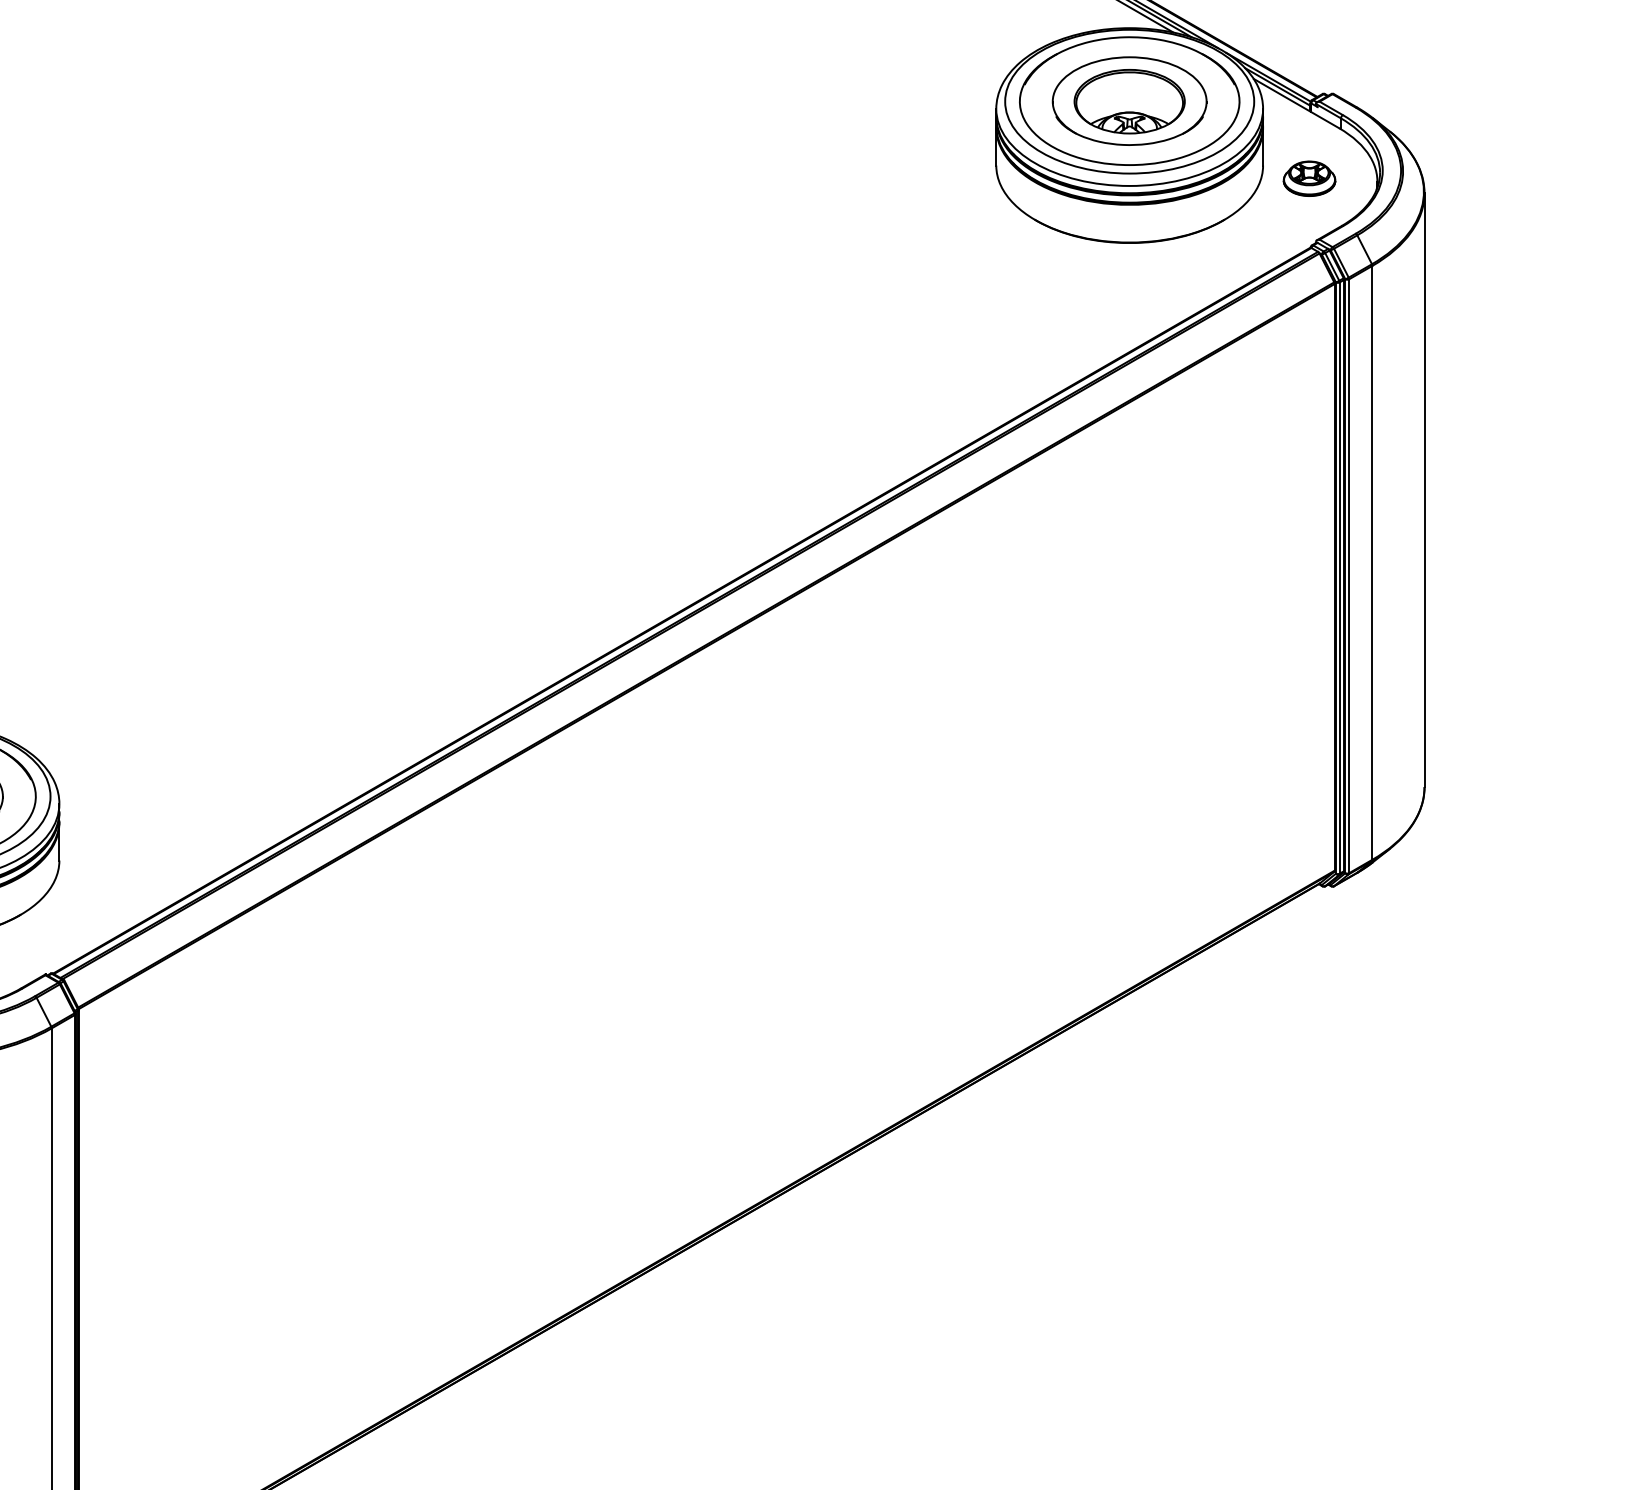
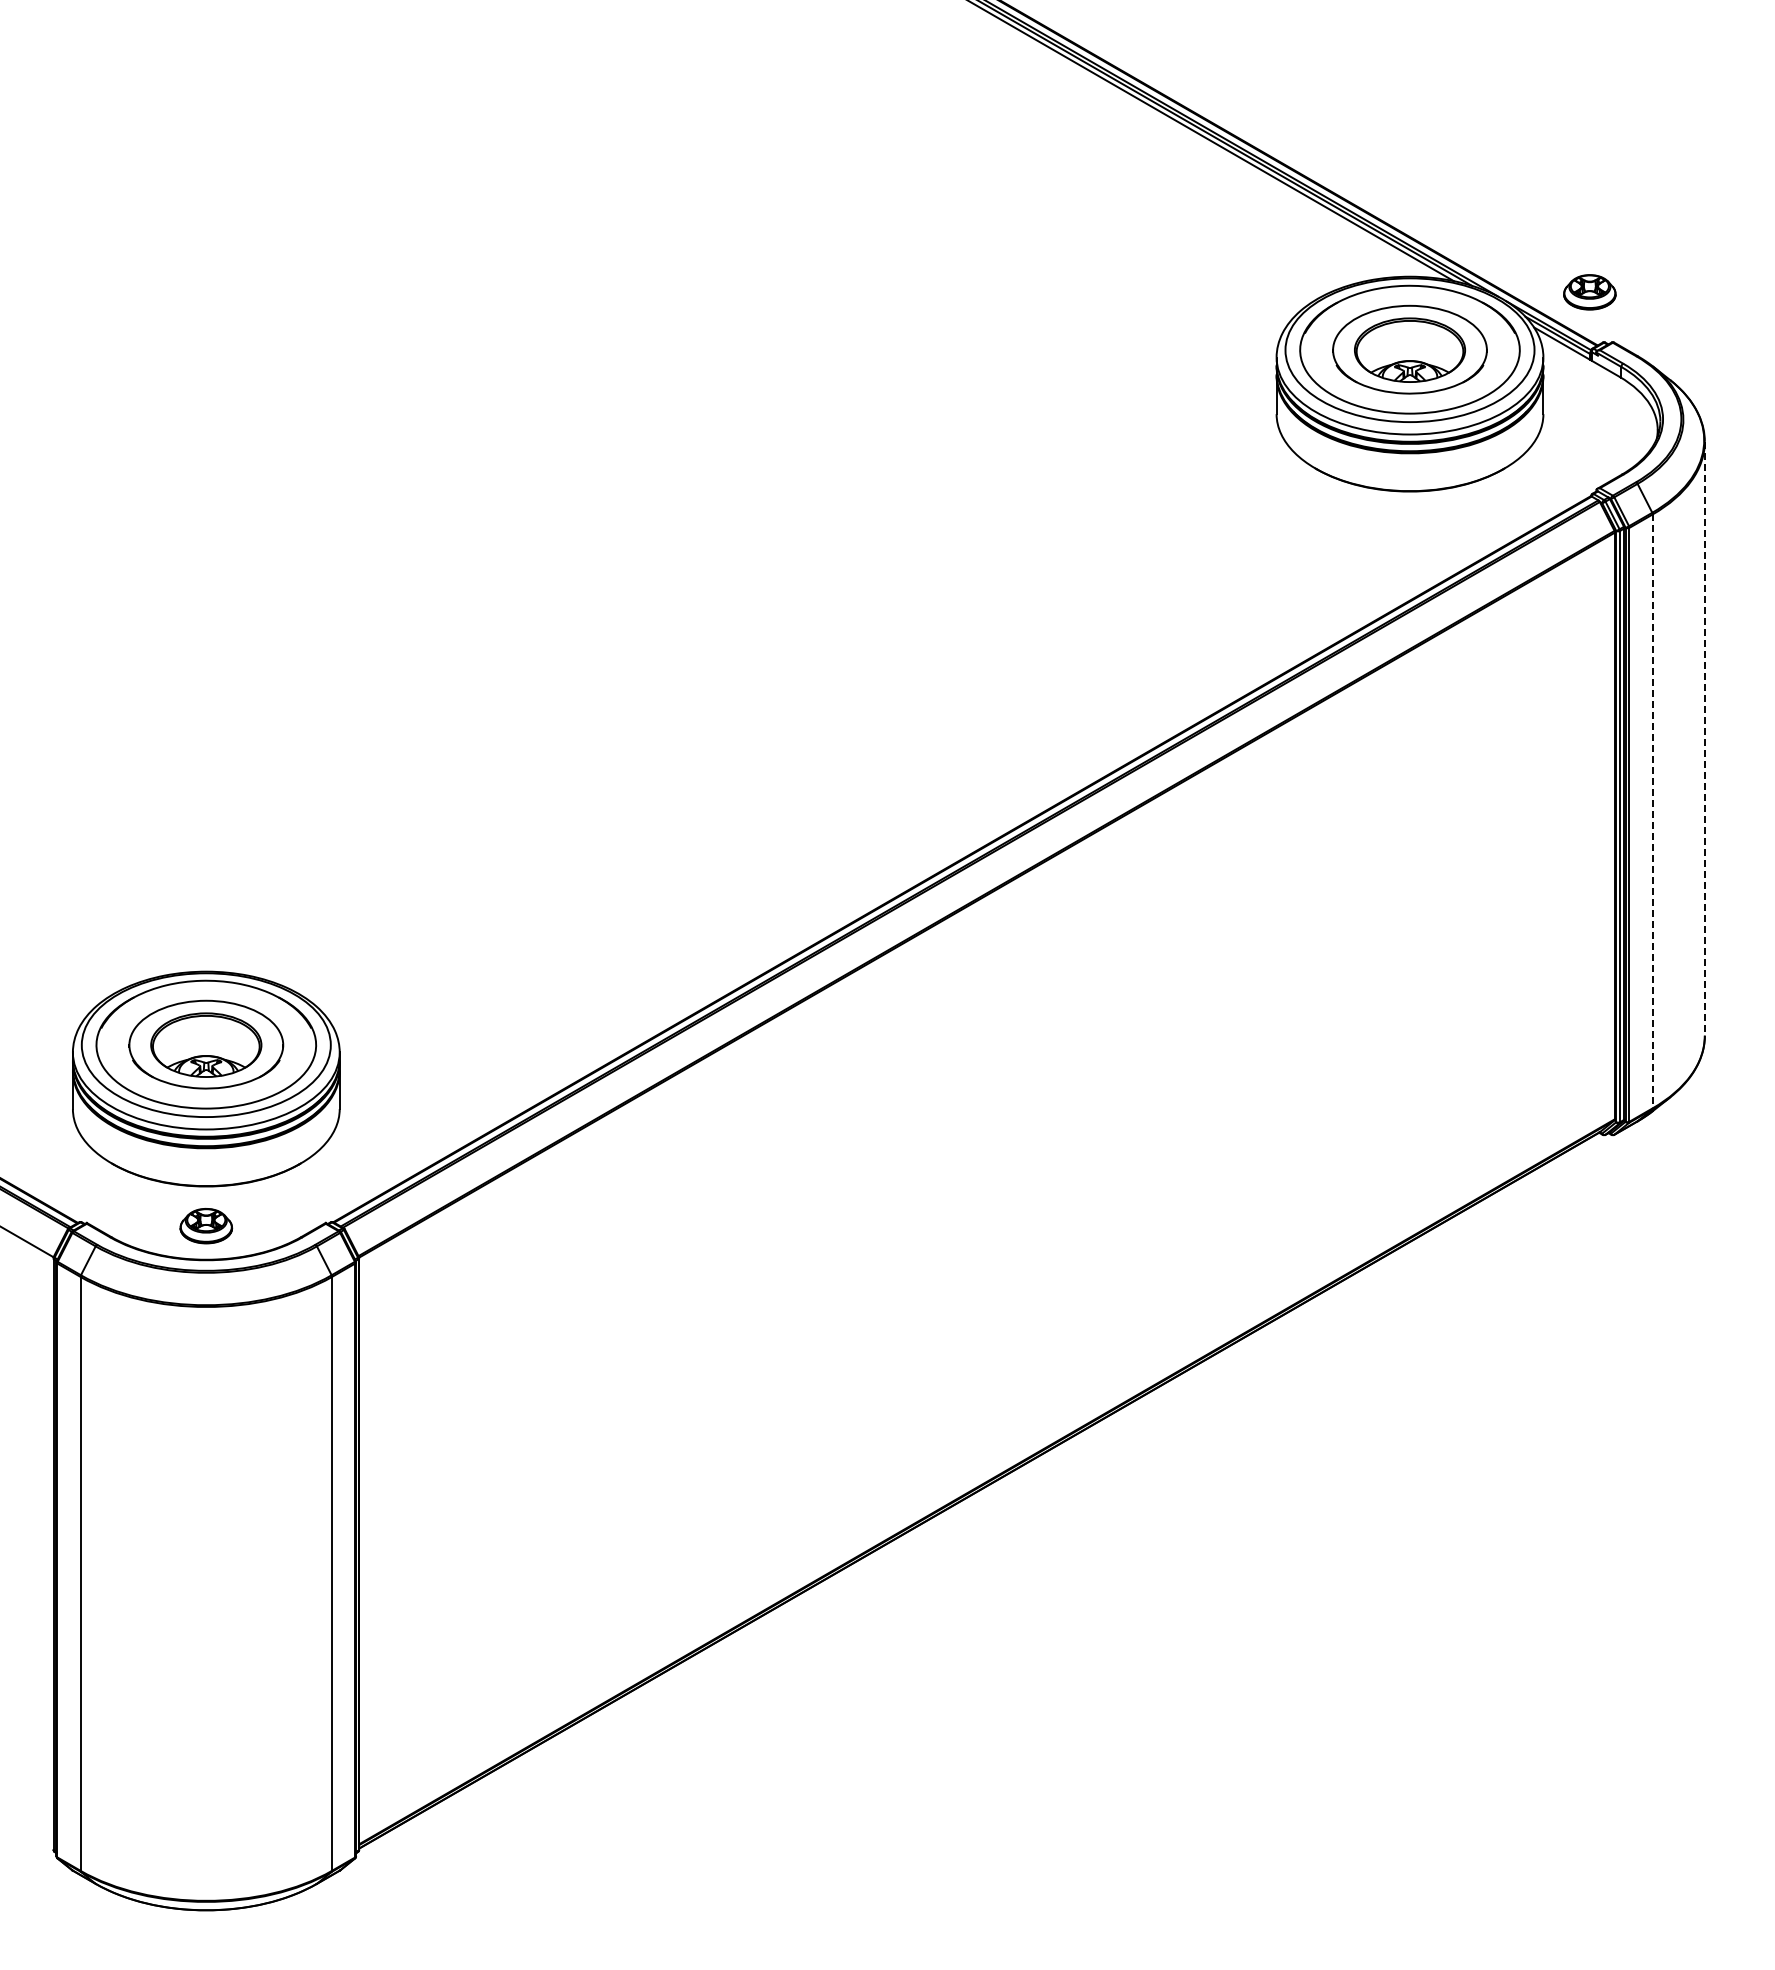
part: (1309, 178) -> (1589, 292), moved
line: (1424, 489) -> (1704, 738), solid -> dashed
line: (1372, 562) -> (1652, 811), solid -> dashed

